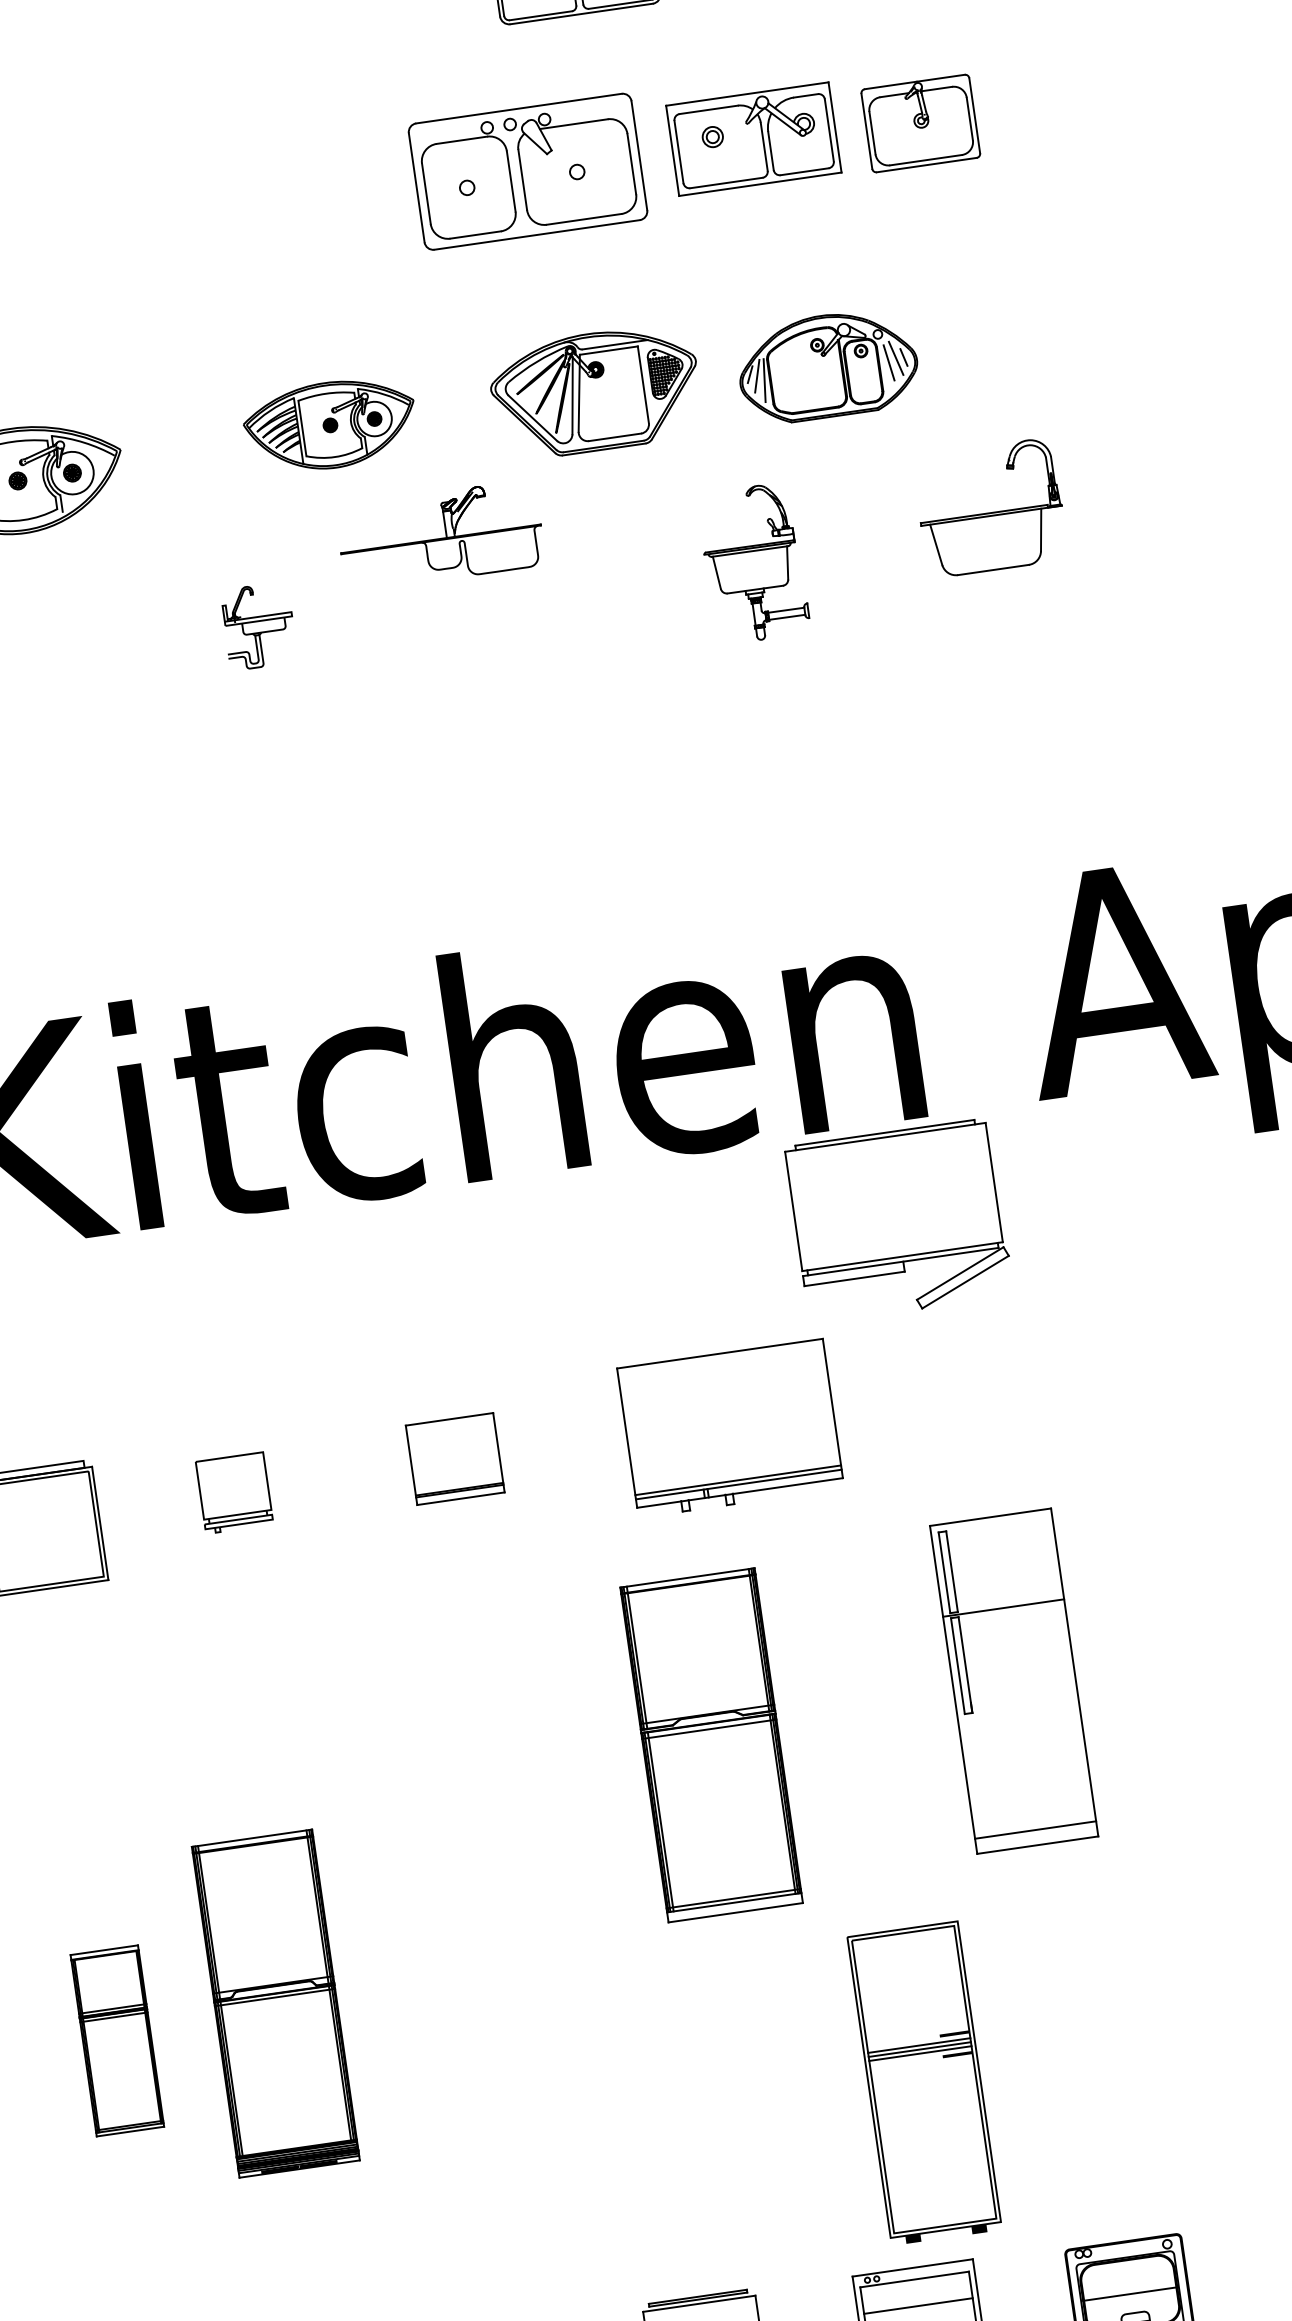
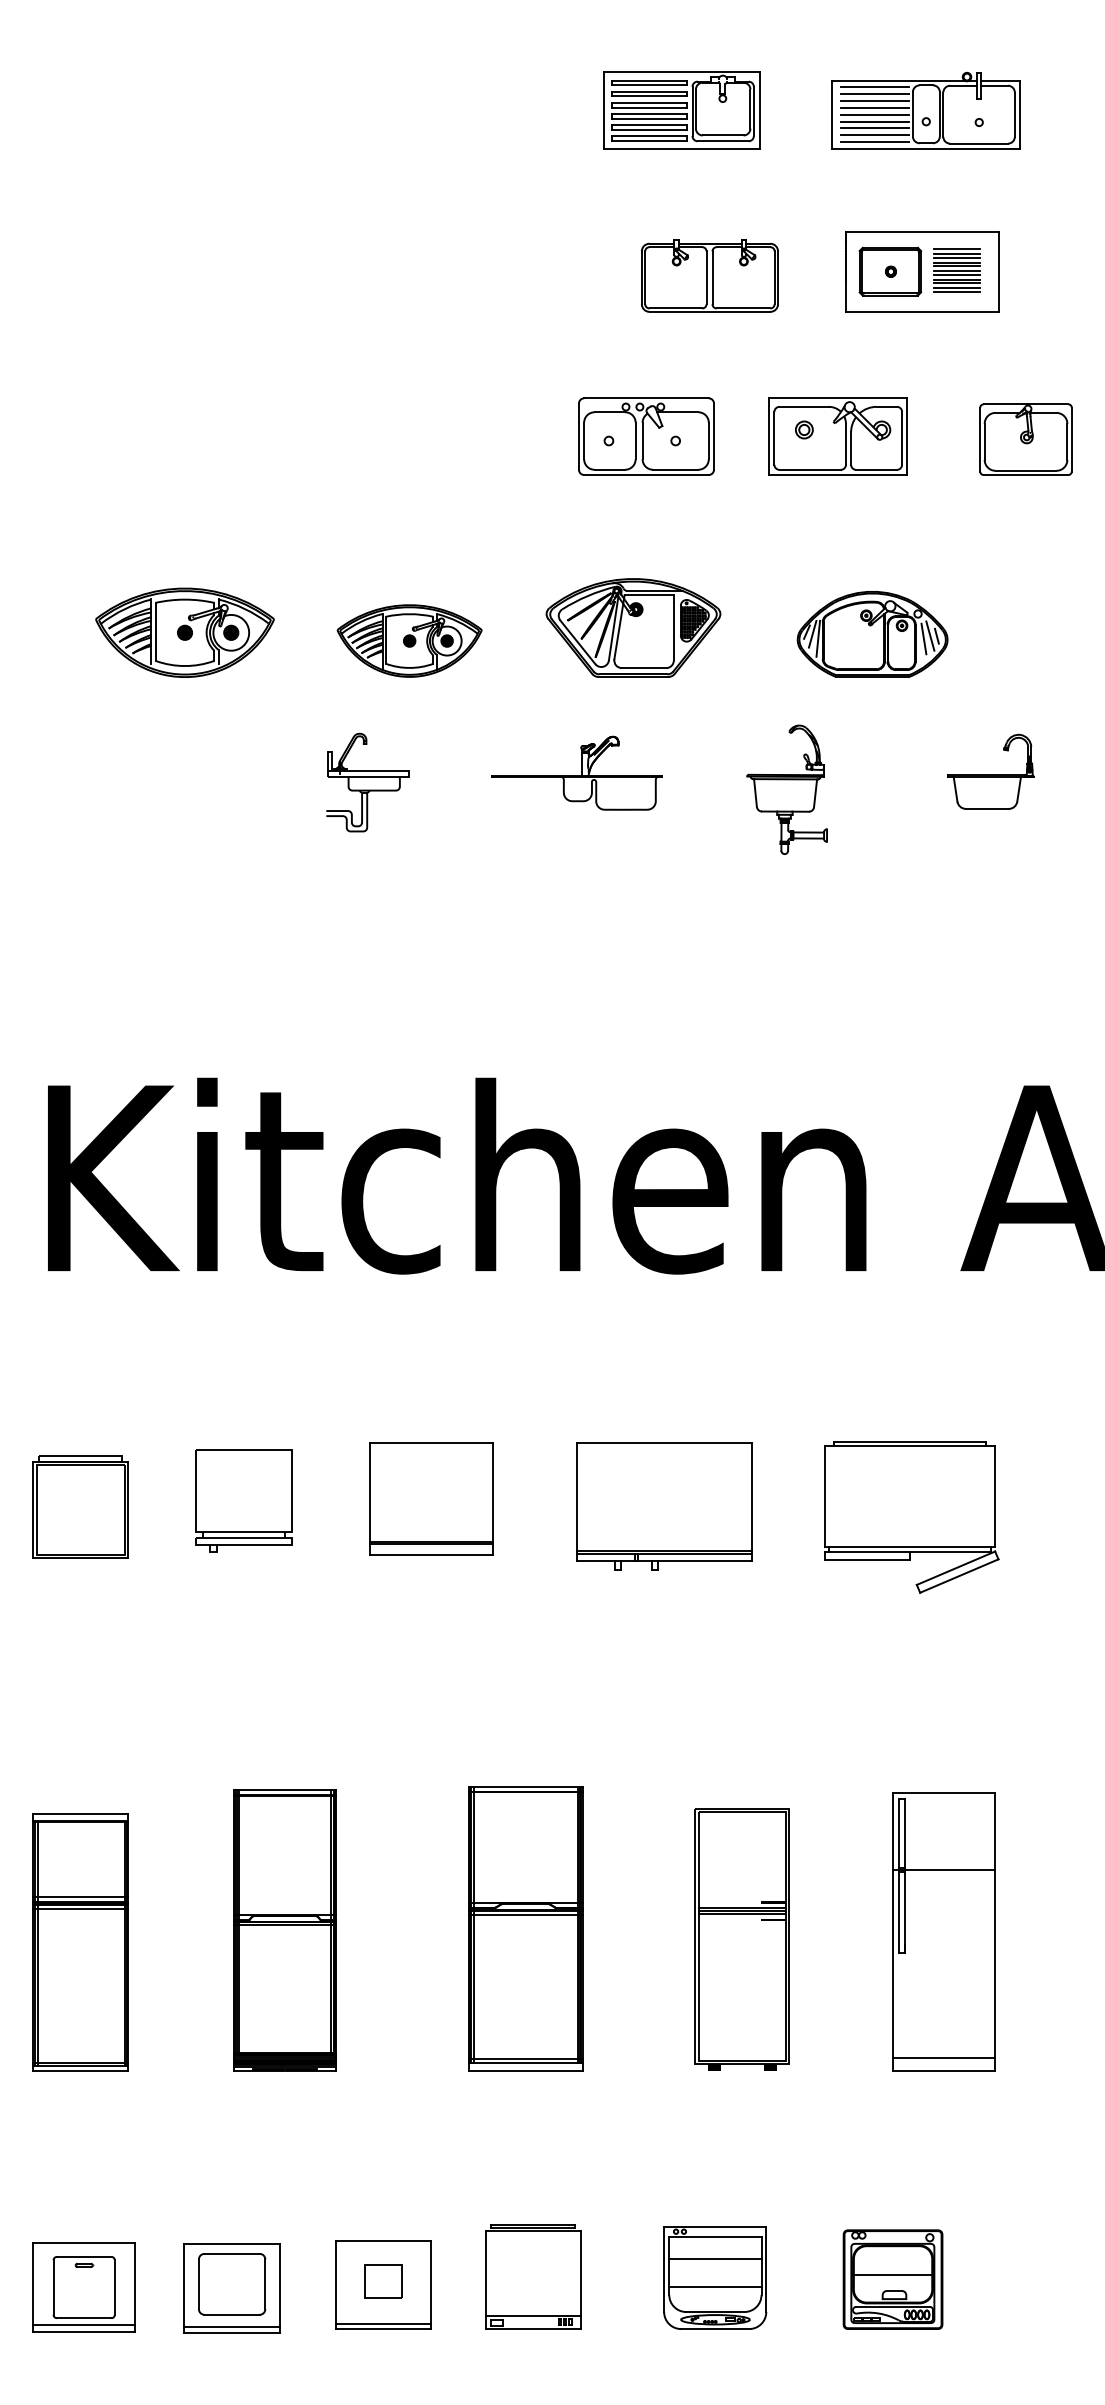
part: (920, 123) -> (1025, 439), moved
part: (528, 171) -> (646, 436), size x0.71
part: (595, 391) -> (633, 627), moved
part: (330, 424) -> (409, 640), moved
part: (989, 507) -> (990, 771), size x0.71
part: (439, 535) -> (576, 772), moved
part: (258, 626) -> (367, 782), size x1.43
part: (899, 1221) -> (911, 1517), moved
part: (455, 1458) -> (431, 1498), size x1.67
part: (234, 1492) -> (243, 1500), size x1.67
part: (1013, 1680) -> (943, 1931), moved
part: (711, 1744) -> (525, 1928), moved
part: (275, 2003) -> (284, 1930), moved
part: (117, 2040) -> (80, 1942), size x1.67
part: (923, 2083) -> (741, 1939), moved

